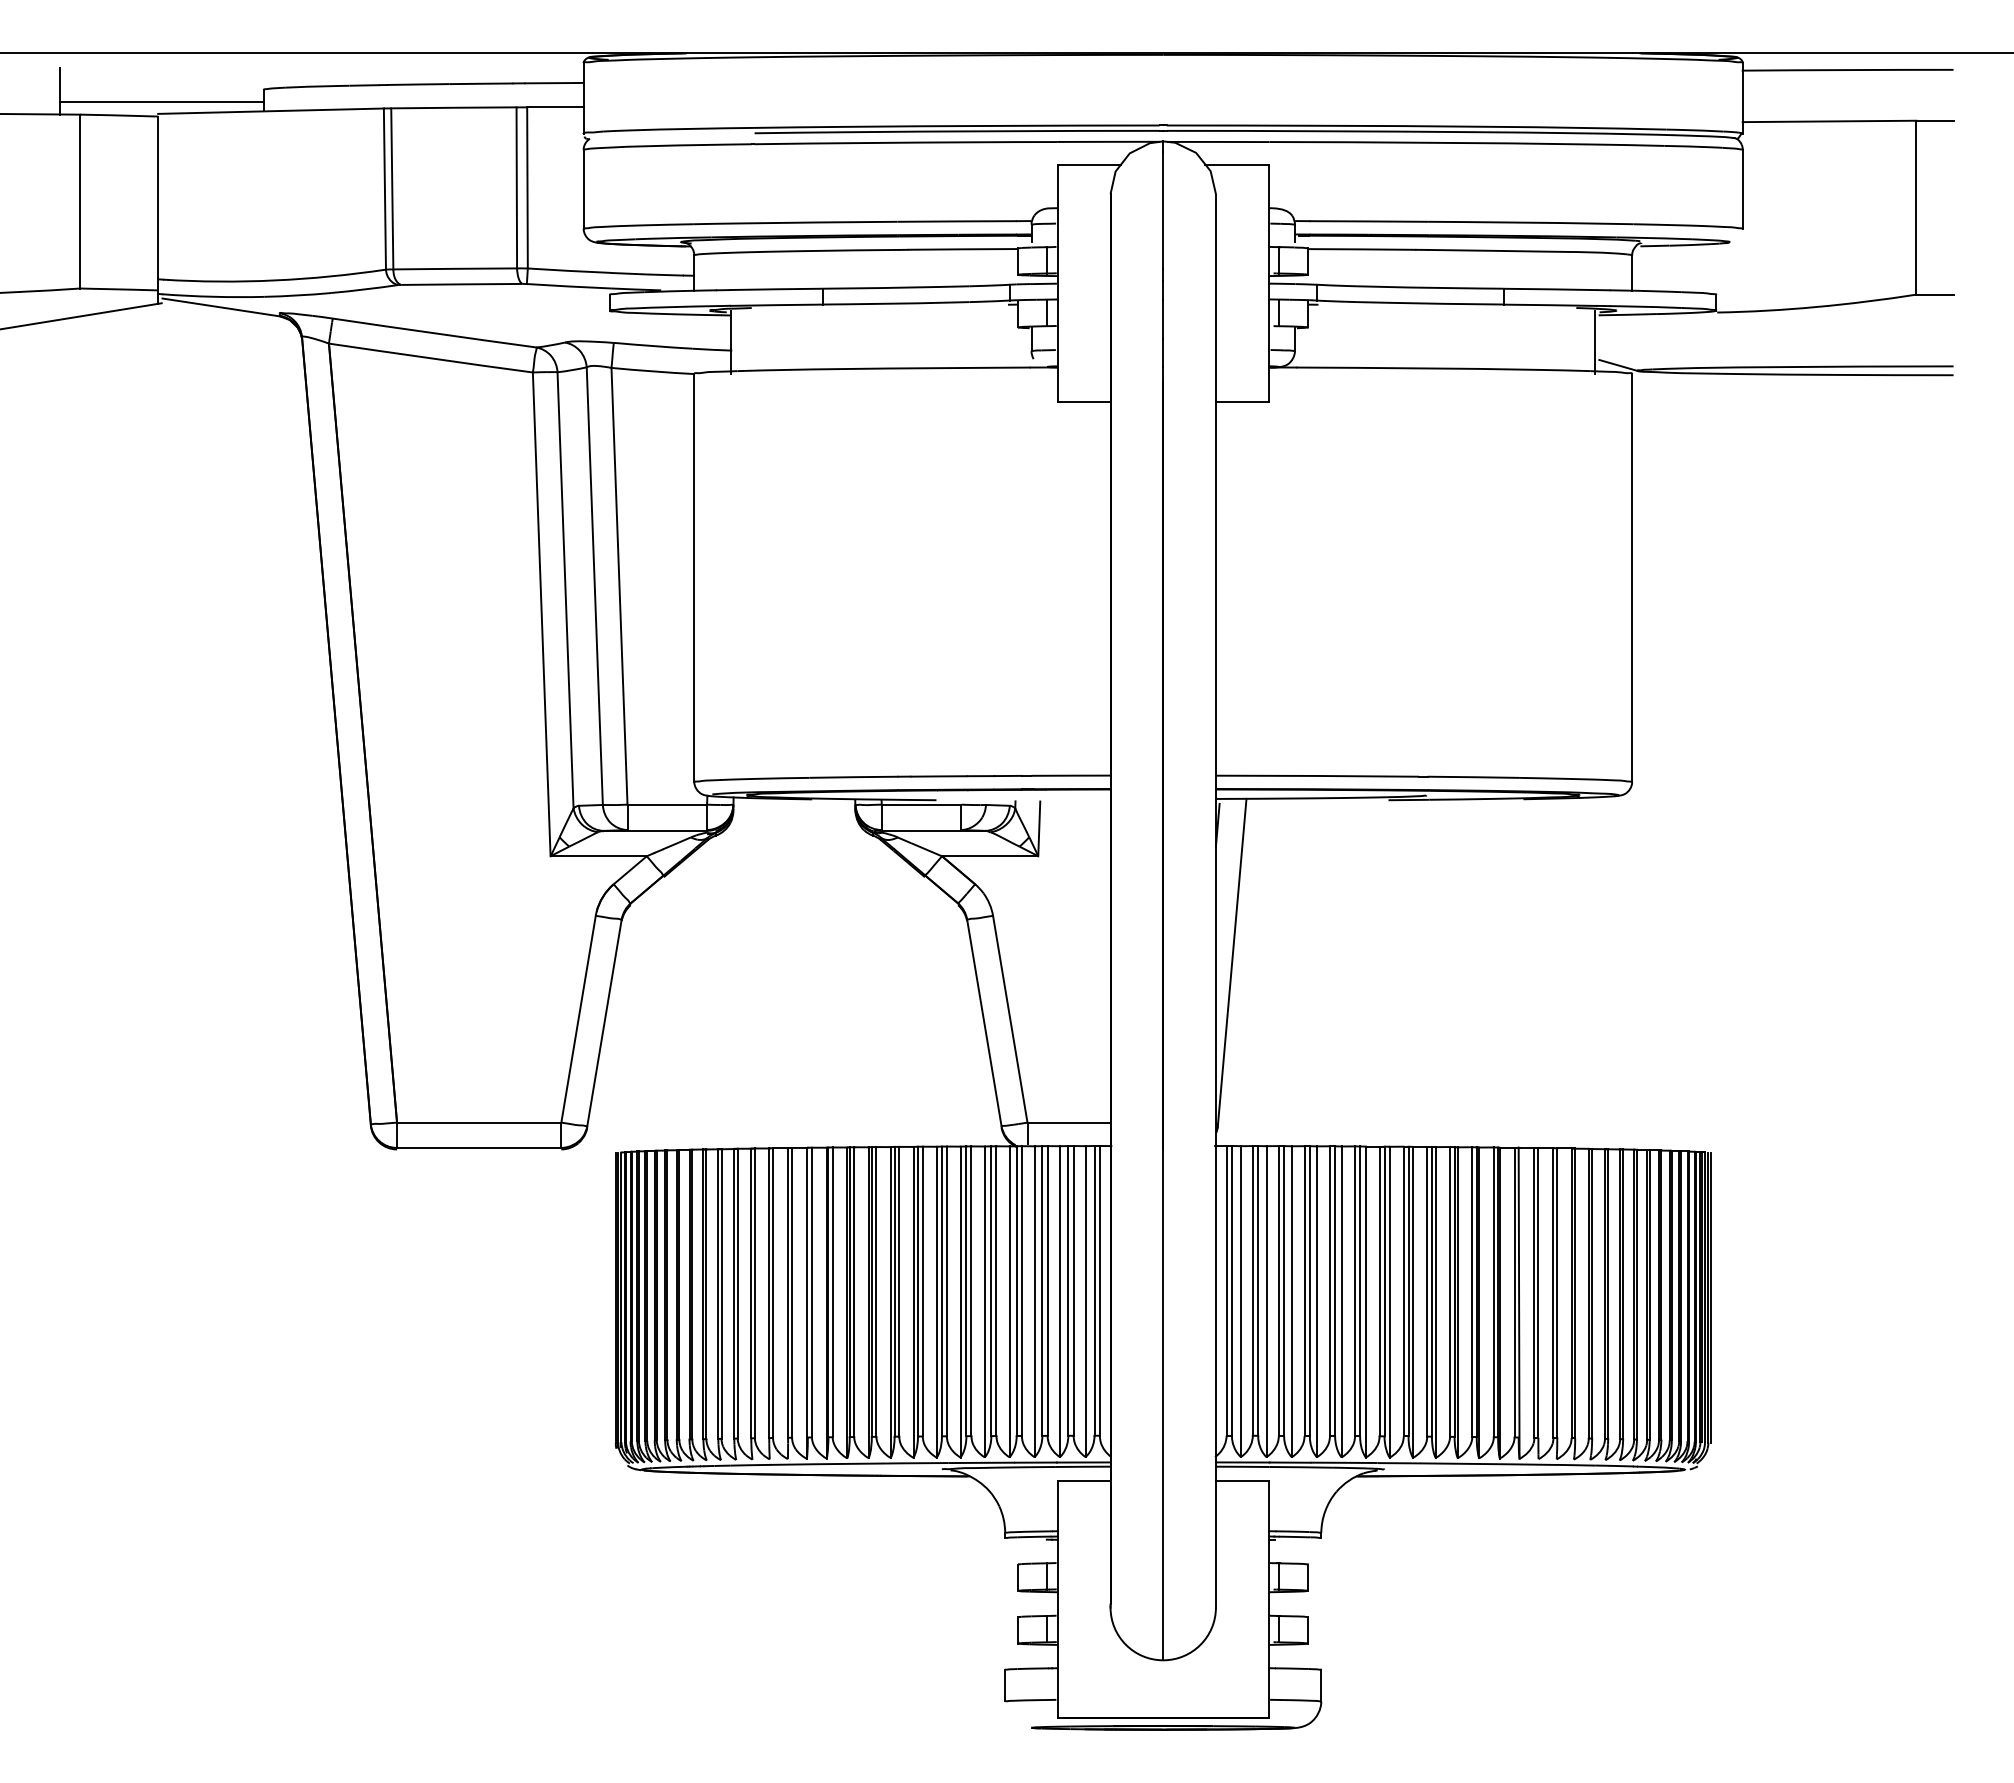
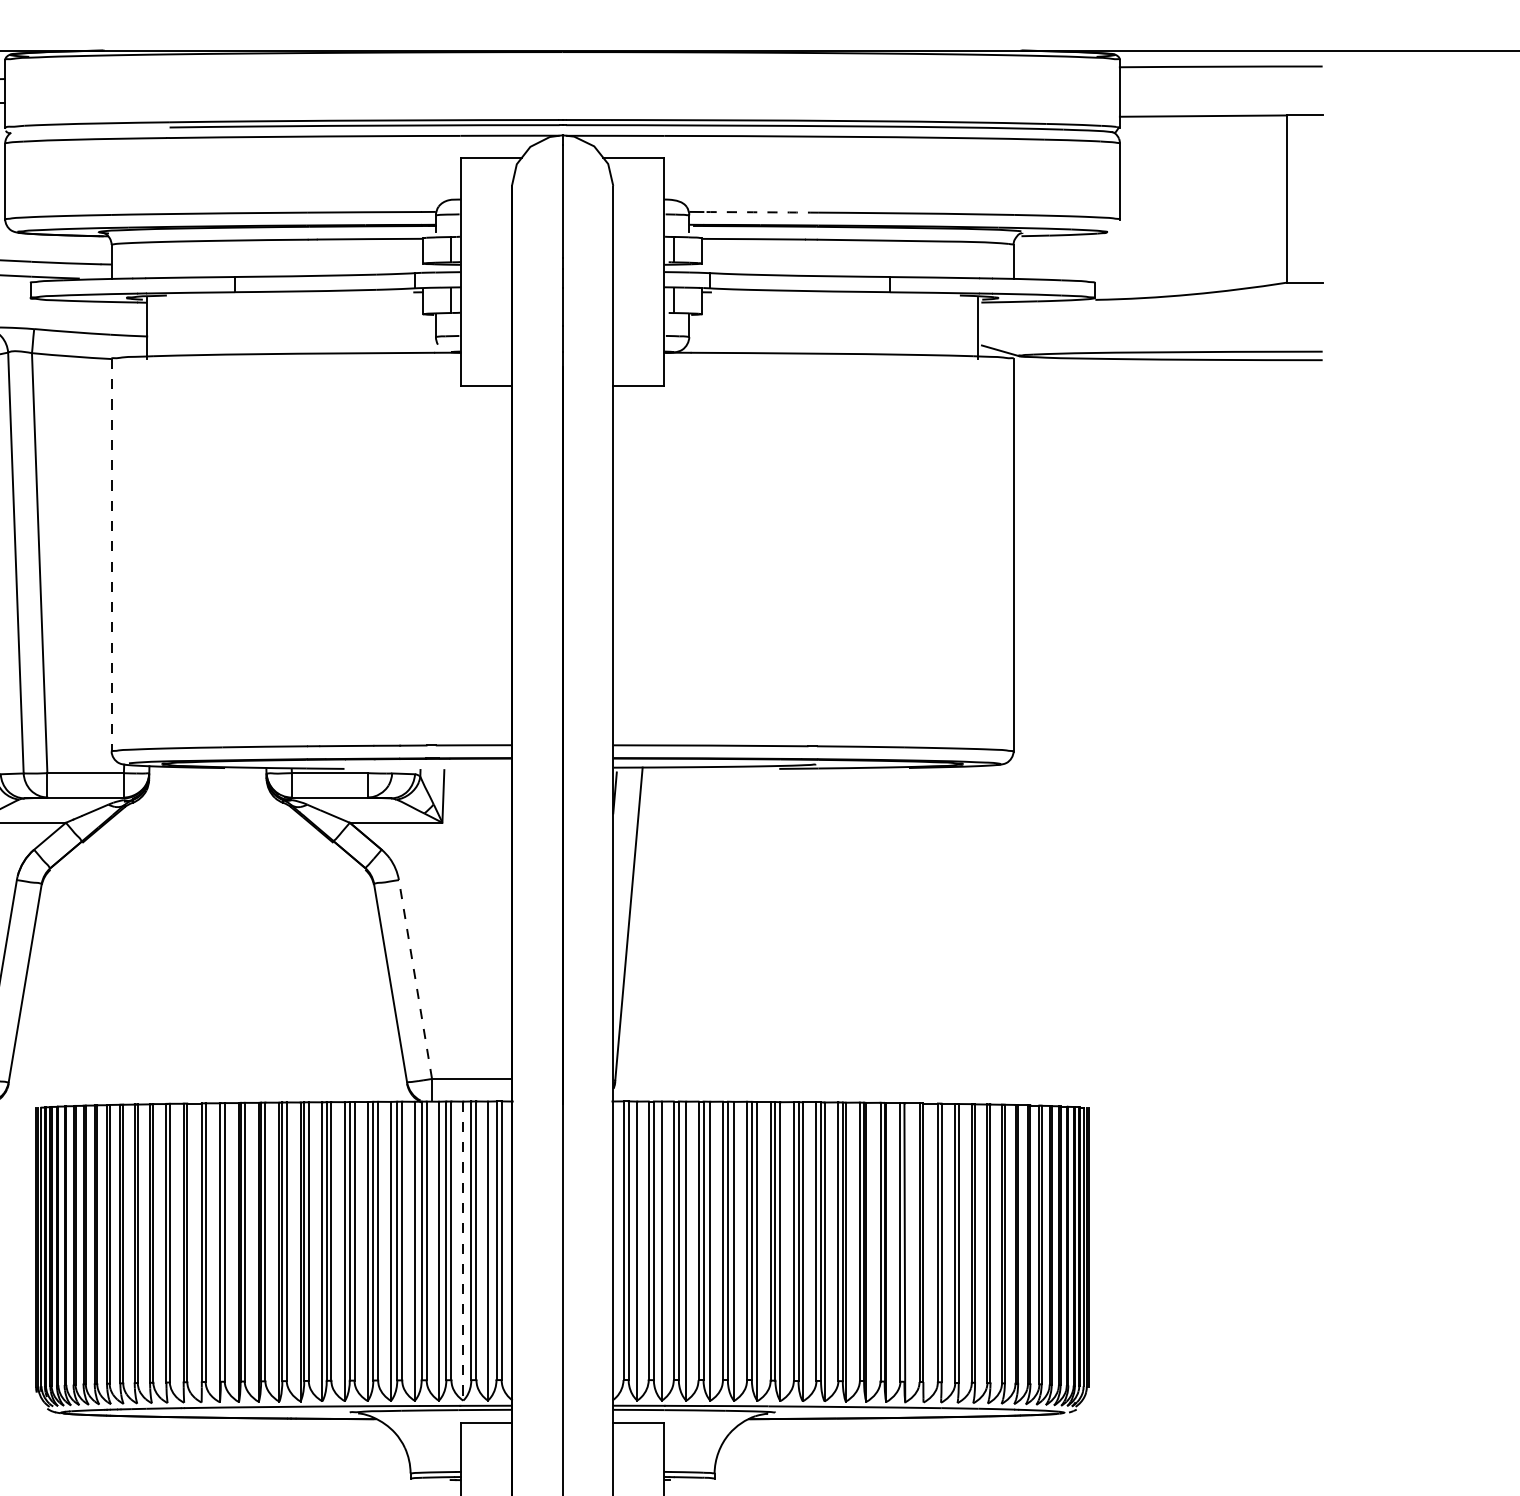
arc: (1369, 221) -> (760, 212), solid -> dashed
line: (694, 578) -> (111, 555), solid -> dashed
line: (1010, 1019) -> (415, 979), solid -> dashed
line: (1060, 1302) -> (463, 1251), solid -> dashed

